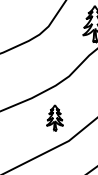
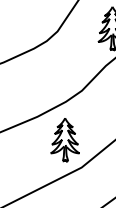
part: (54, 117) -> (64, 139), size x1.43

